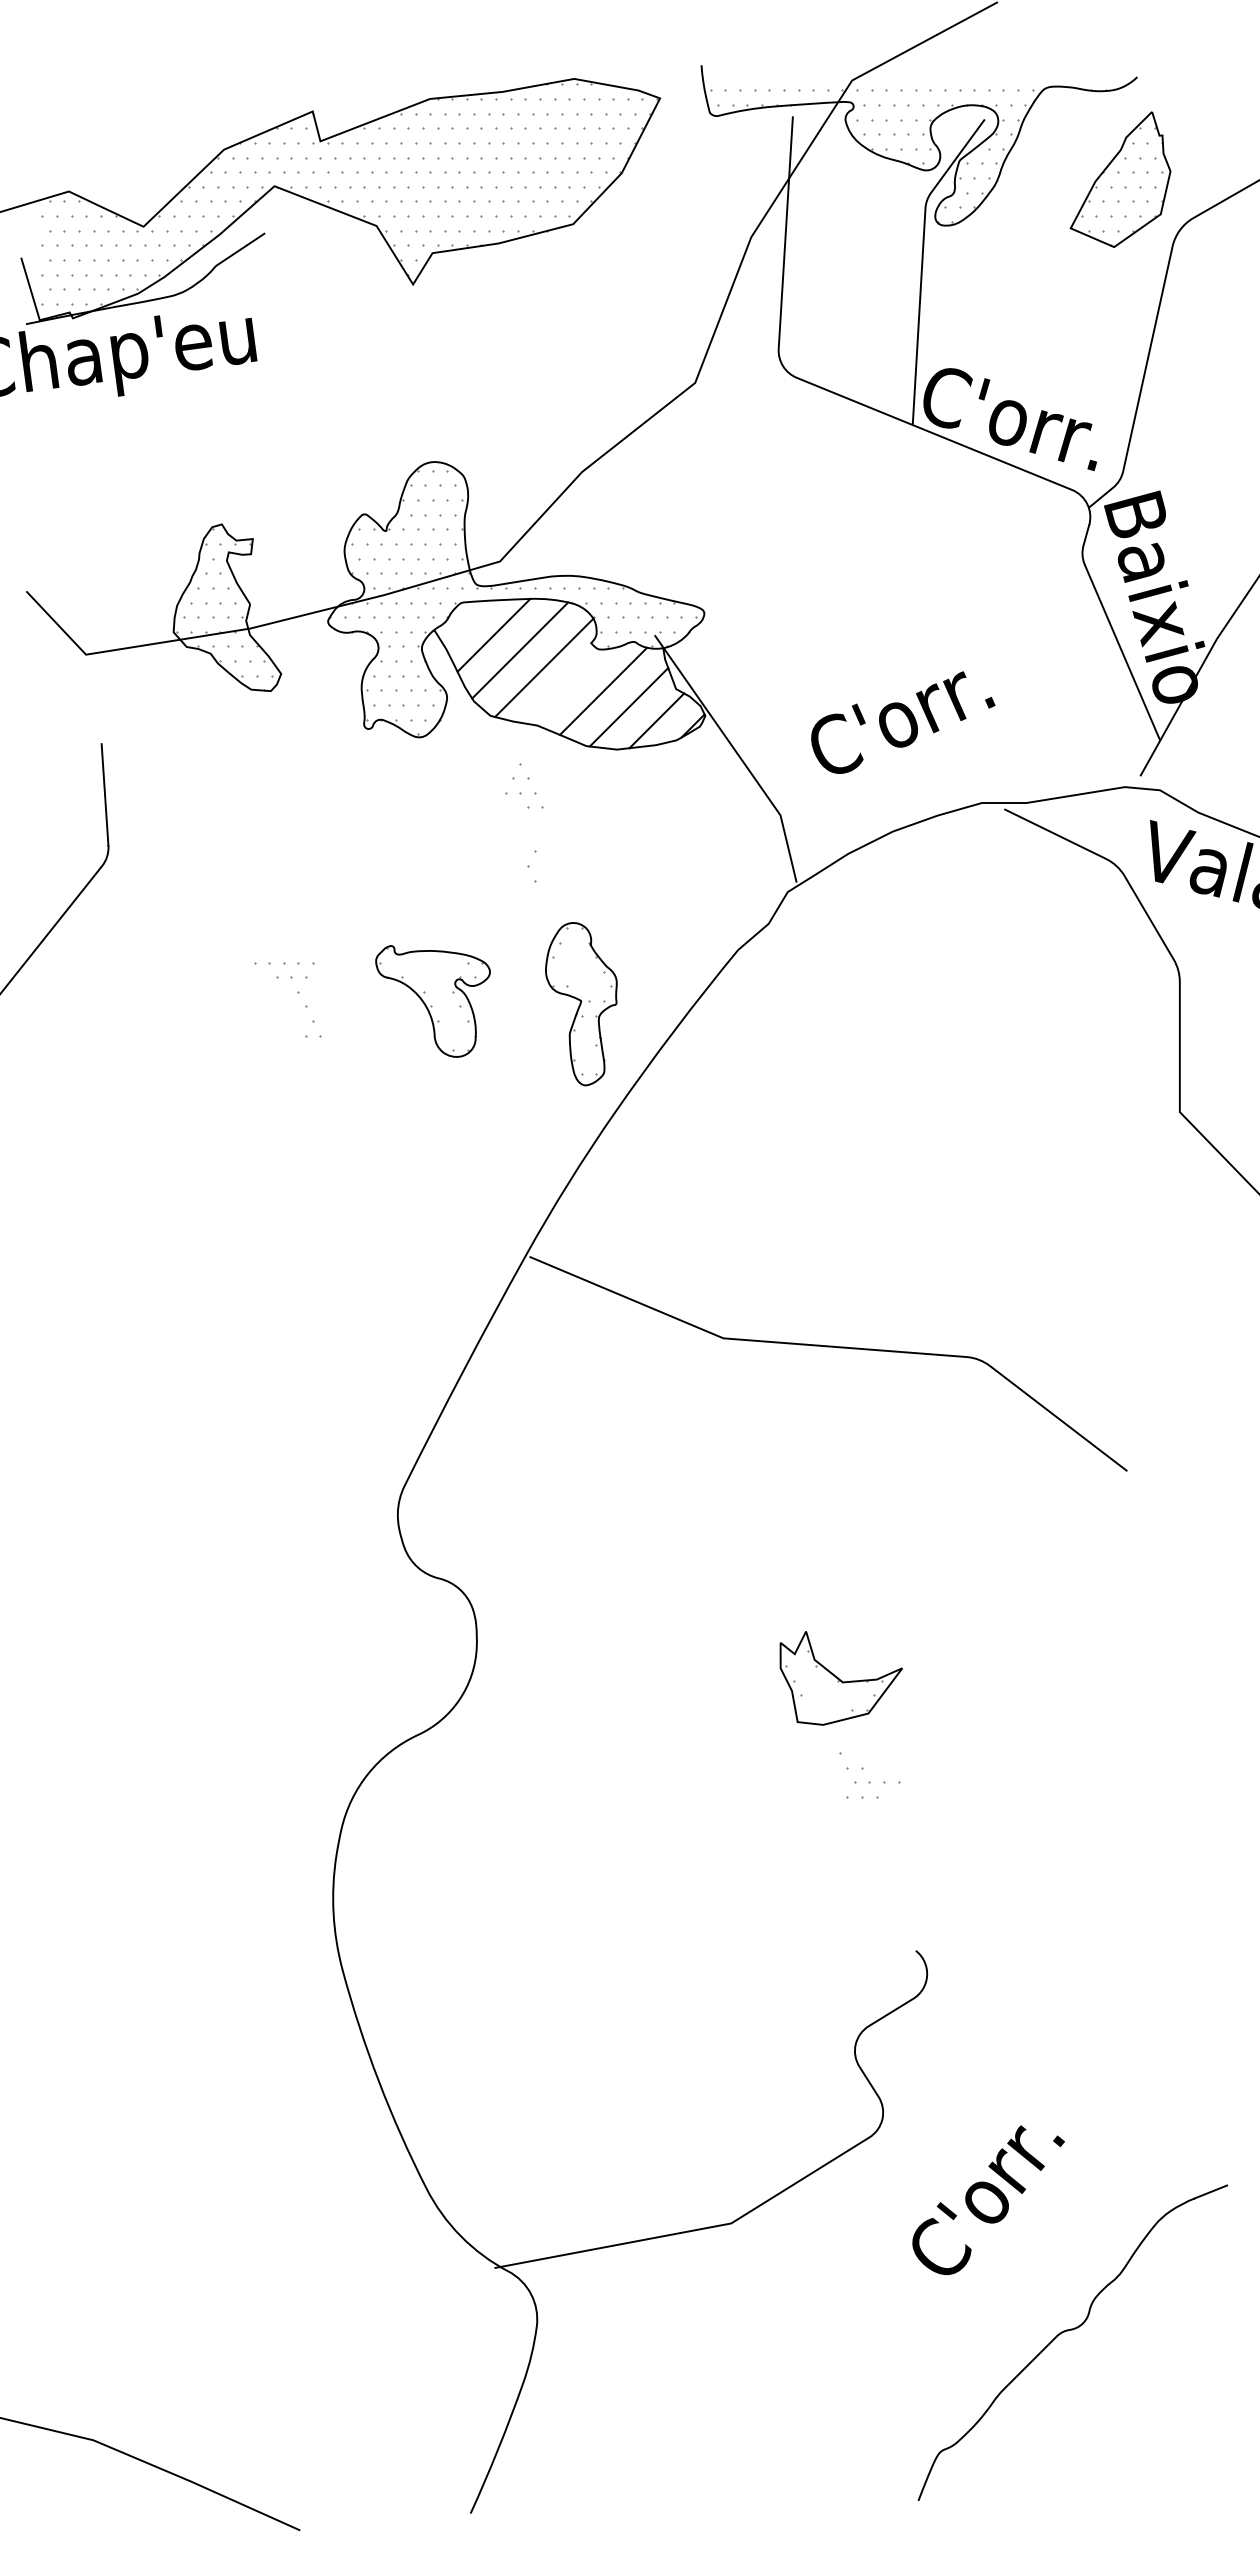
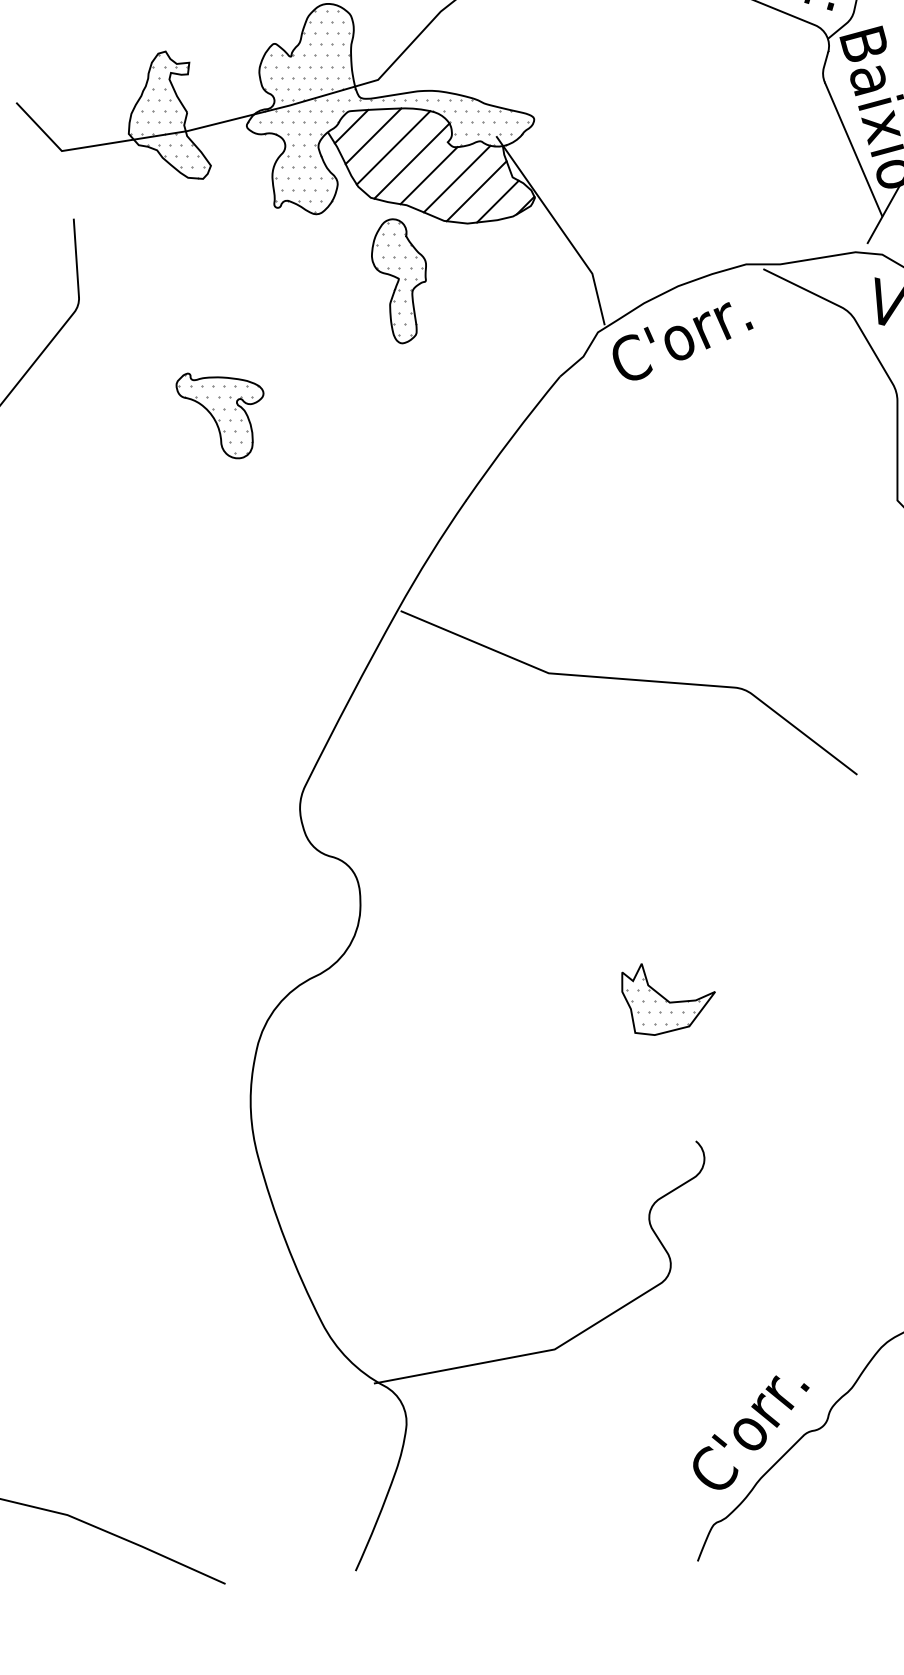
line: (465, 622) -> (351, 126), added
line: (566, 686) -> (428, 175), added
text: (903, 722) -> (683, 341), moved
part: (432, 1001) -> (219, 416), moved
part: (581, 1004) -> (399, 281), moved
part: (840, 1678) -> (668, 999), moved
text: (988, 2200) -> (751, 1432), moved

